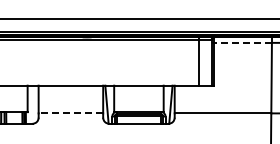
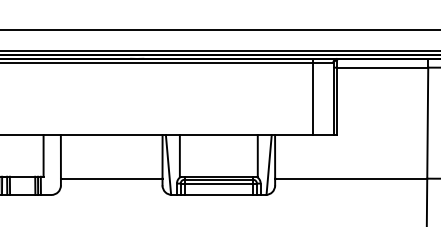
line: (243, 42) -> (383, 67), dashed -> solid
line: (70, 113) -> (111, 178), dashed -> solid

